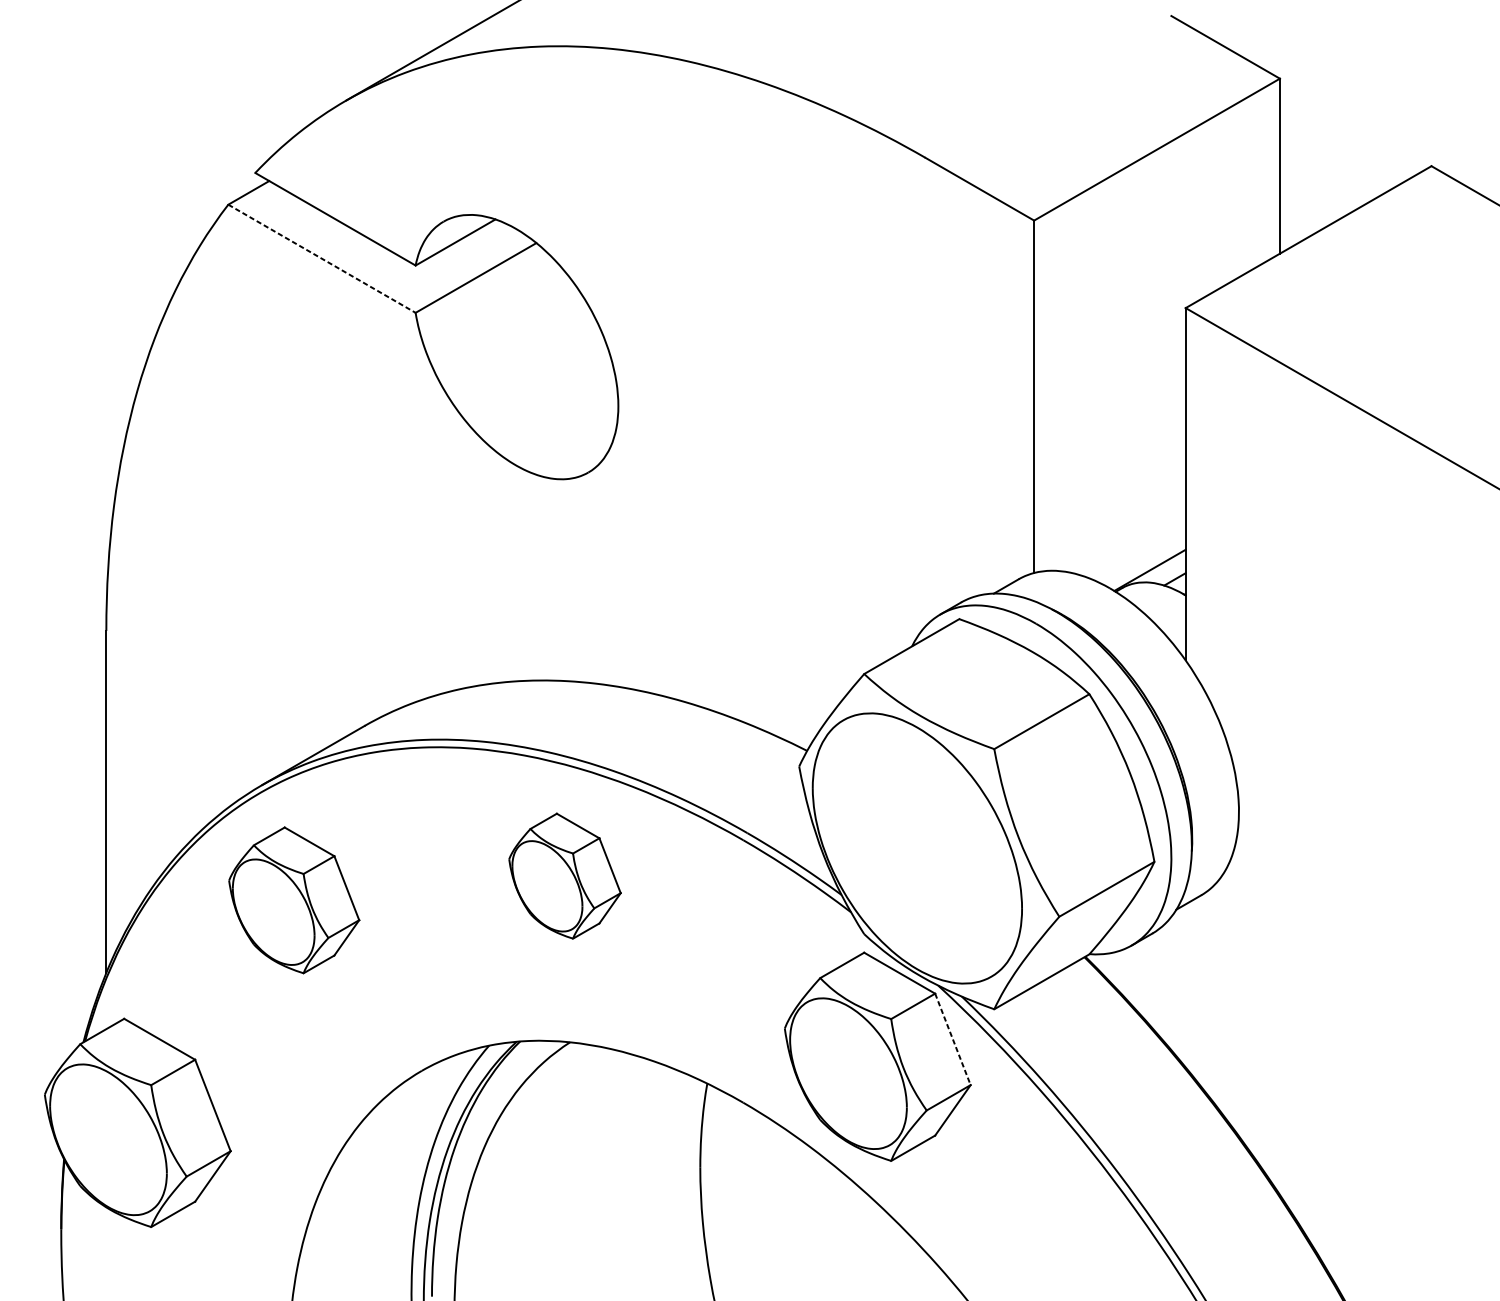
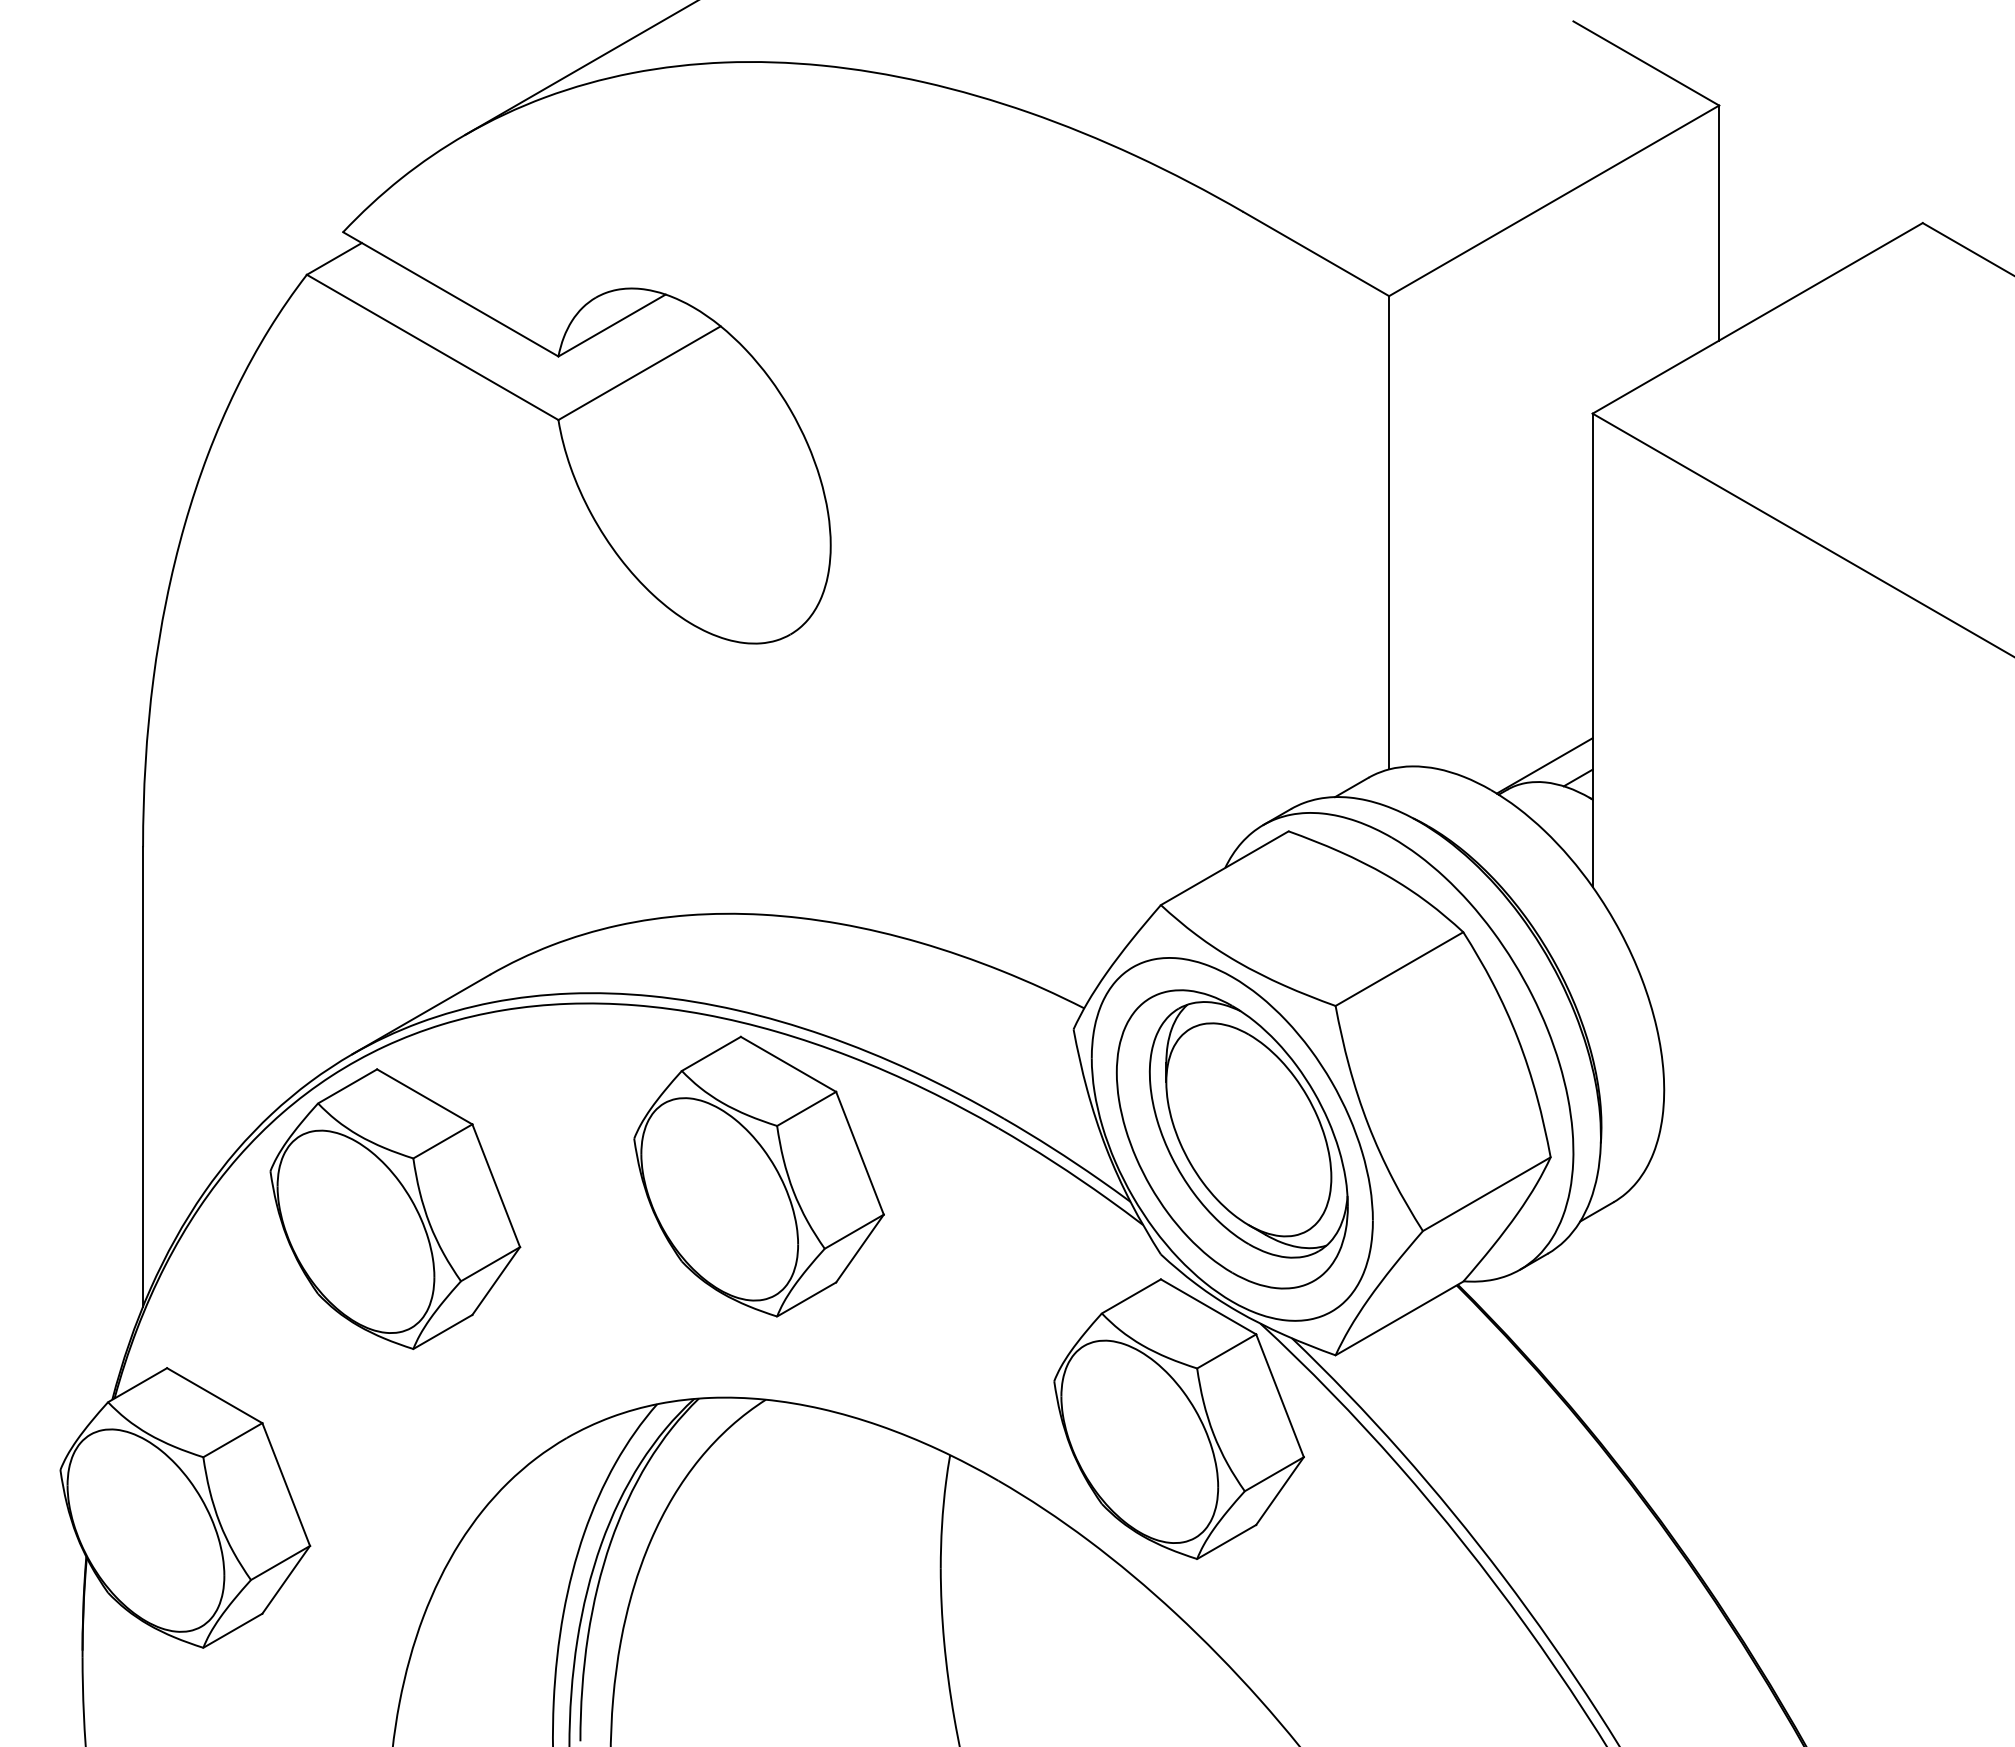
line: (322, 258) -> (433, 347), dashed -> solid
part: (916, 848) -> (1231, 1139), added
part: (564, 876) -> (758, 1176), size x1.67
part: (294, 899) -> (395, 1208), size x1.43
line: (953, 1039) -> (1280, 1395), dashed -> solid

